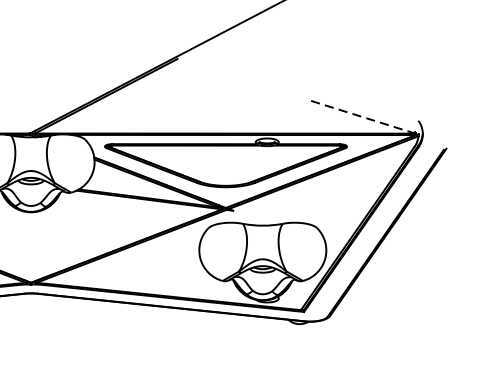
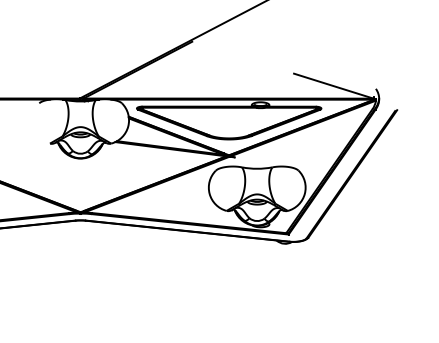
line: (362, 117) -> (333, 86), dashed -> solid

